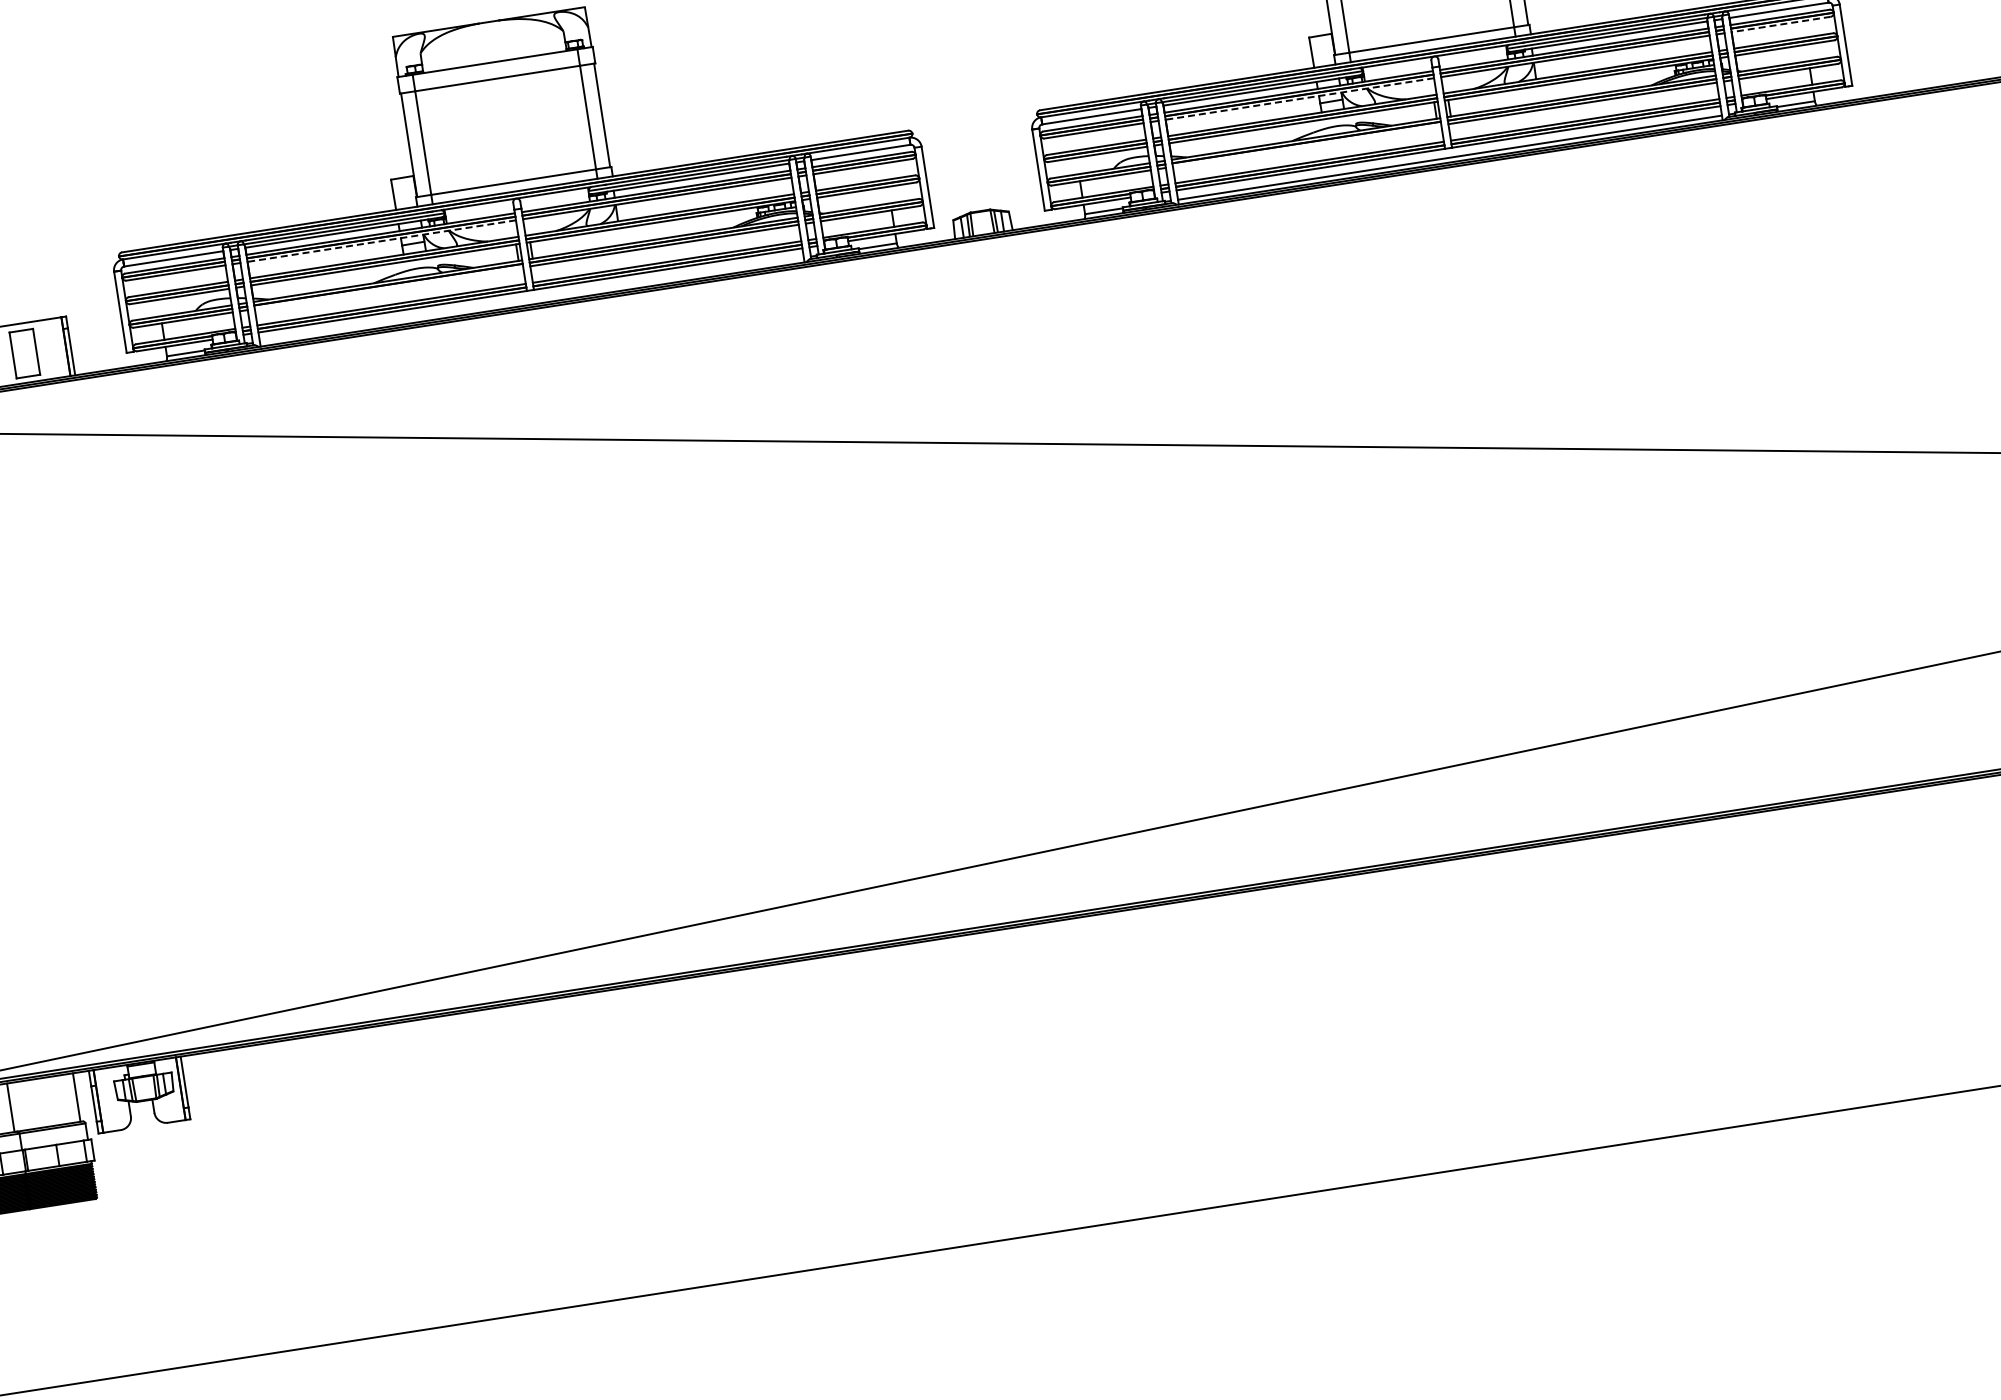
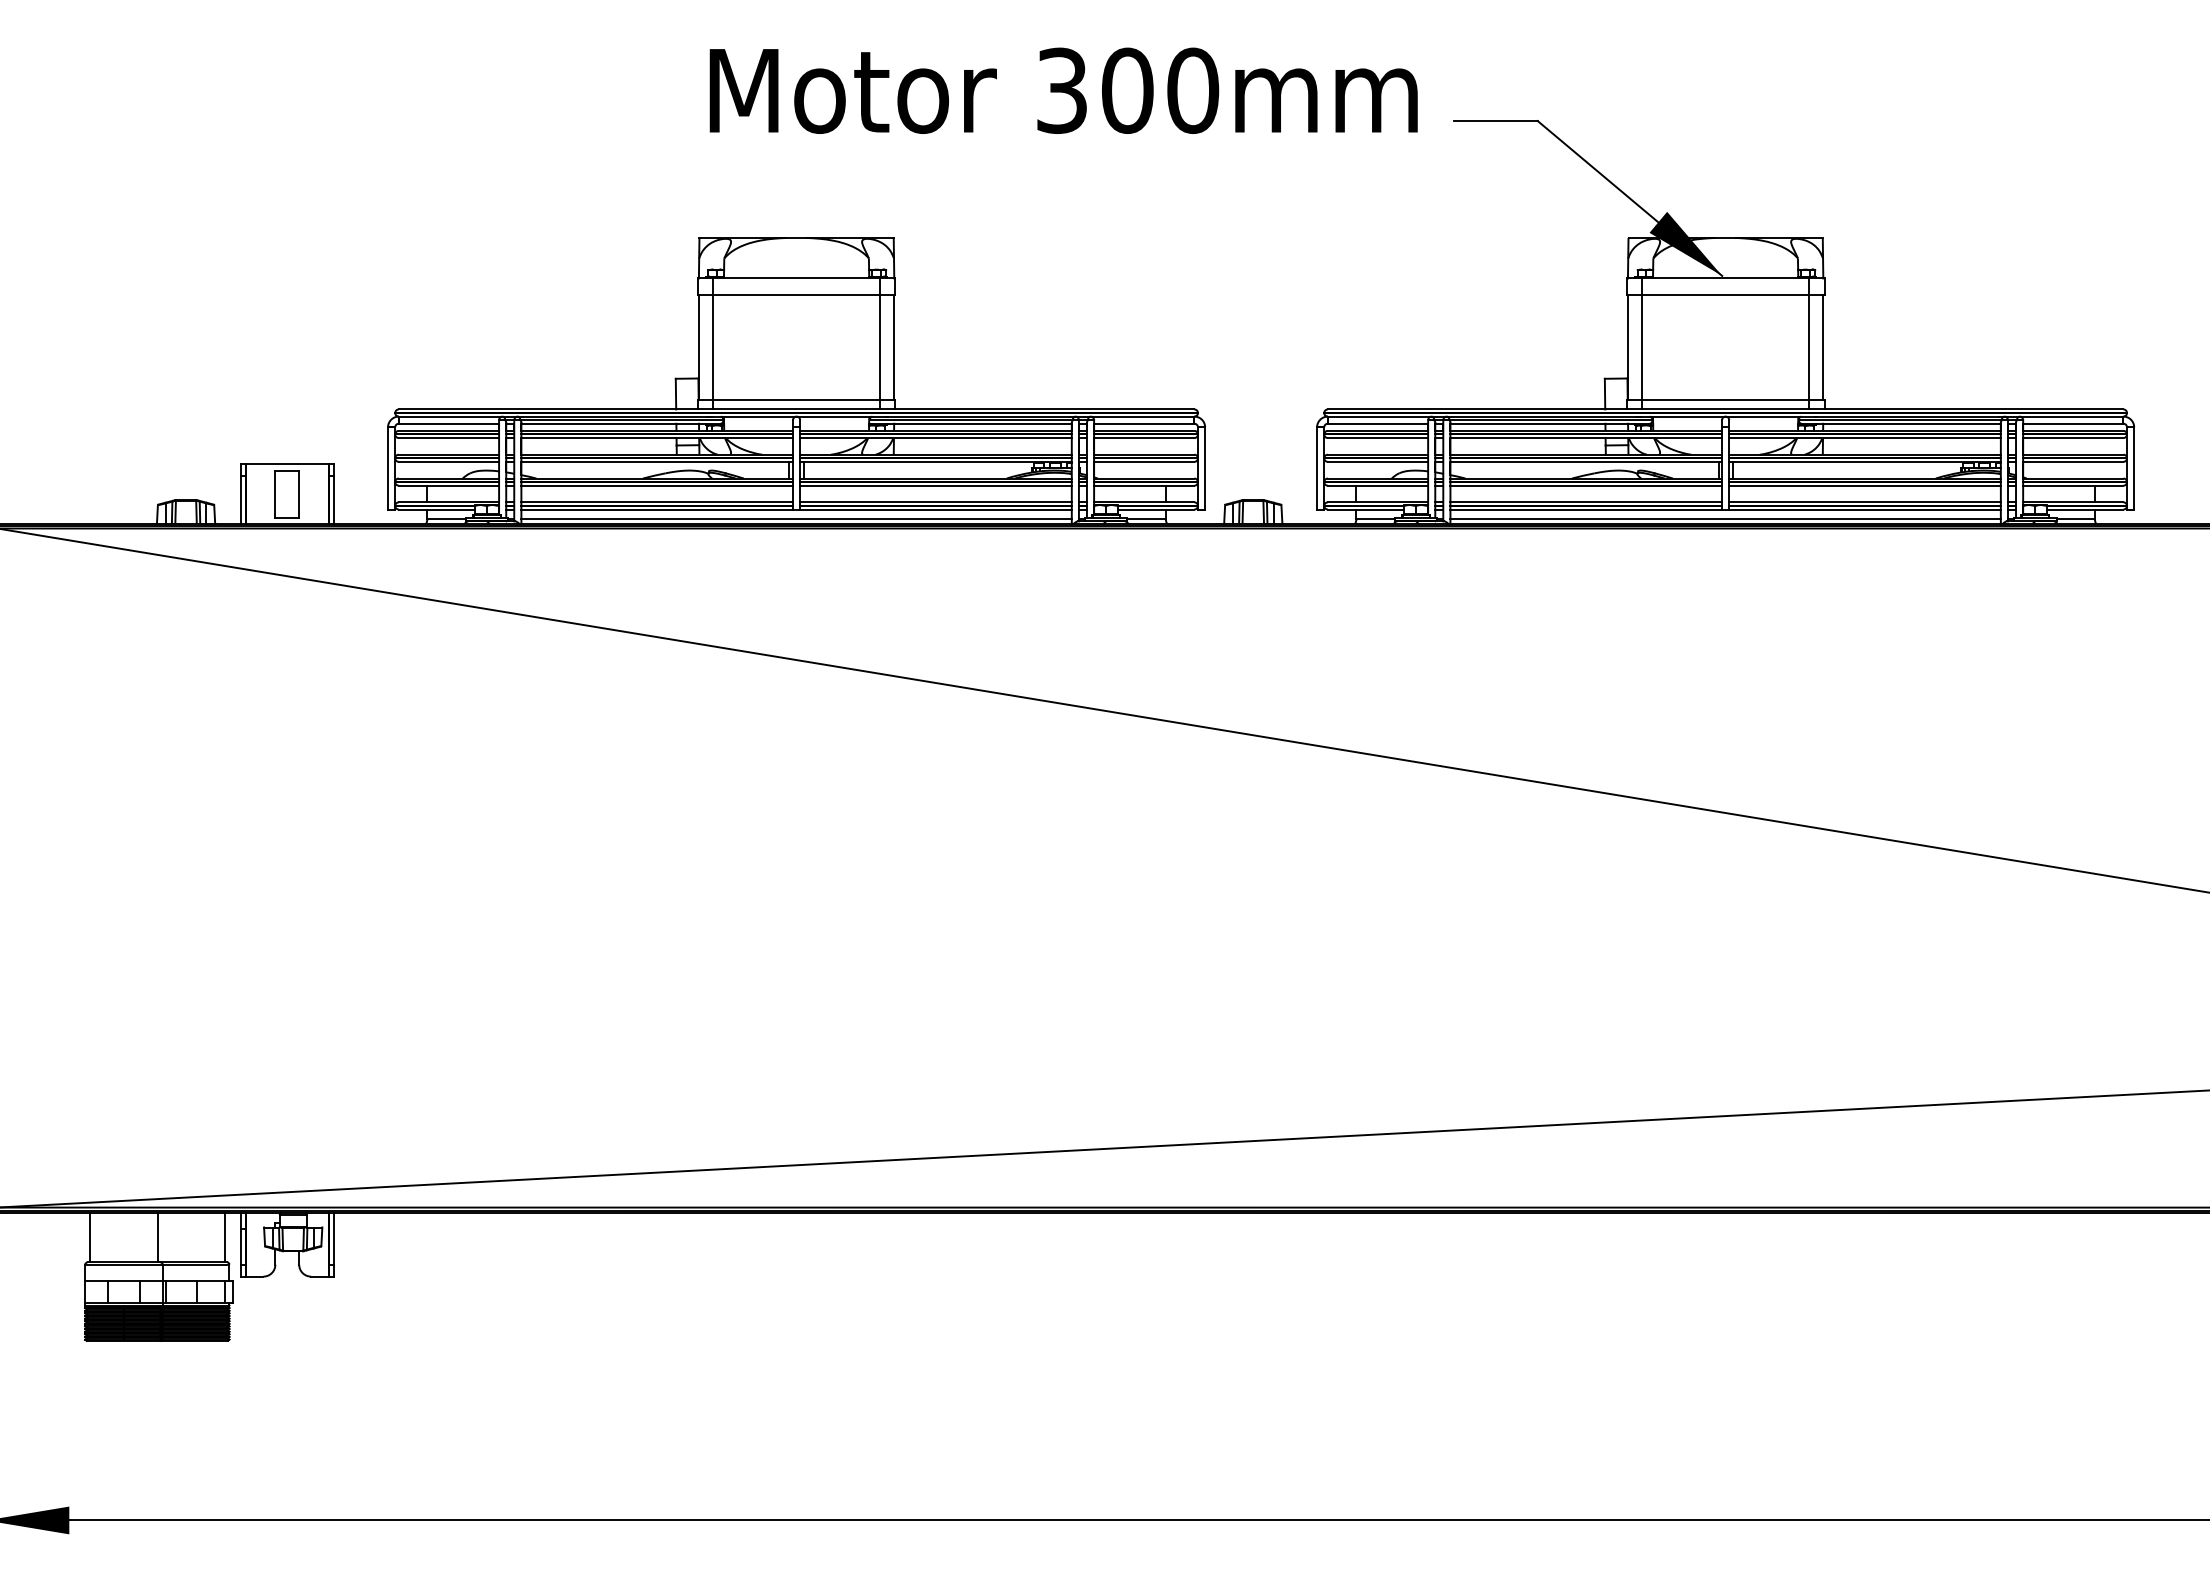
line: (1780, 25) -> (2072, 438), dashed -> solid
line: (1300, 99) -> (1586, 438), dashed -> solid
line: (1307, 145) -> (1586, 485), added
line: (382, 241) -> (657, 438), dashed -> solid
line: (389, 287) -> (657, 485), added
line: (531, 300) -> (796, 519), added

